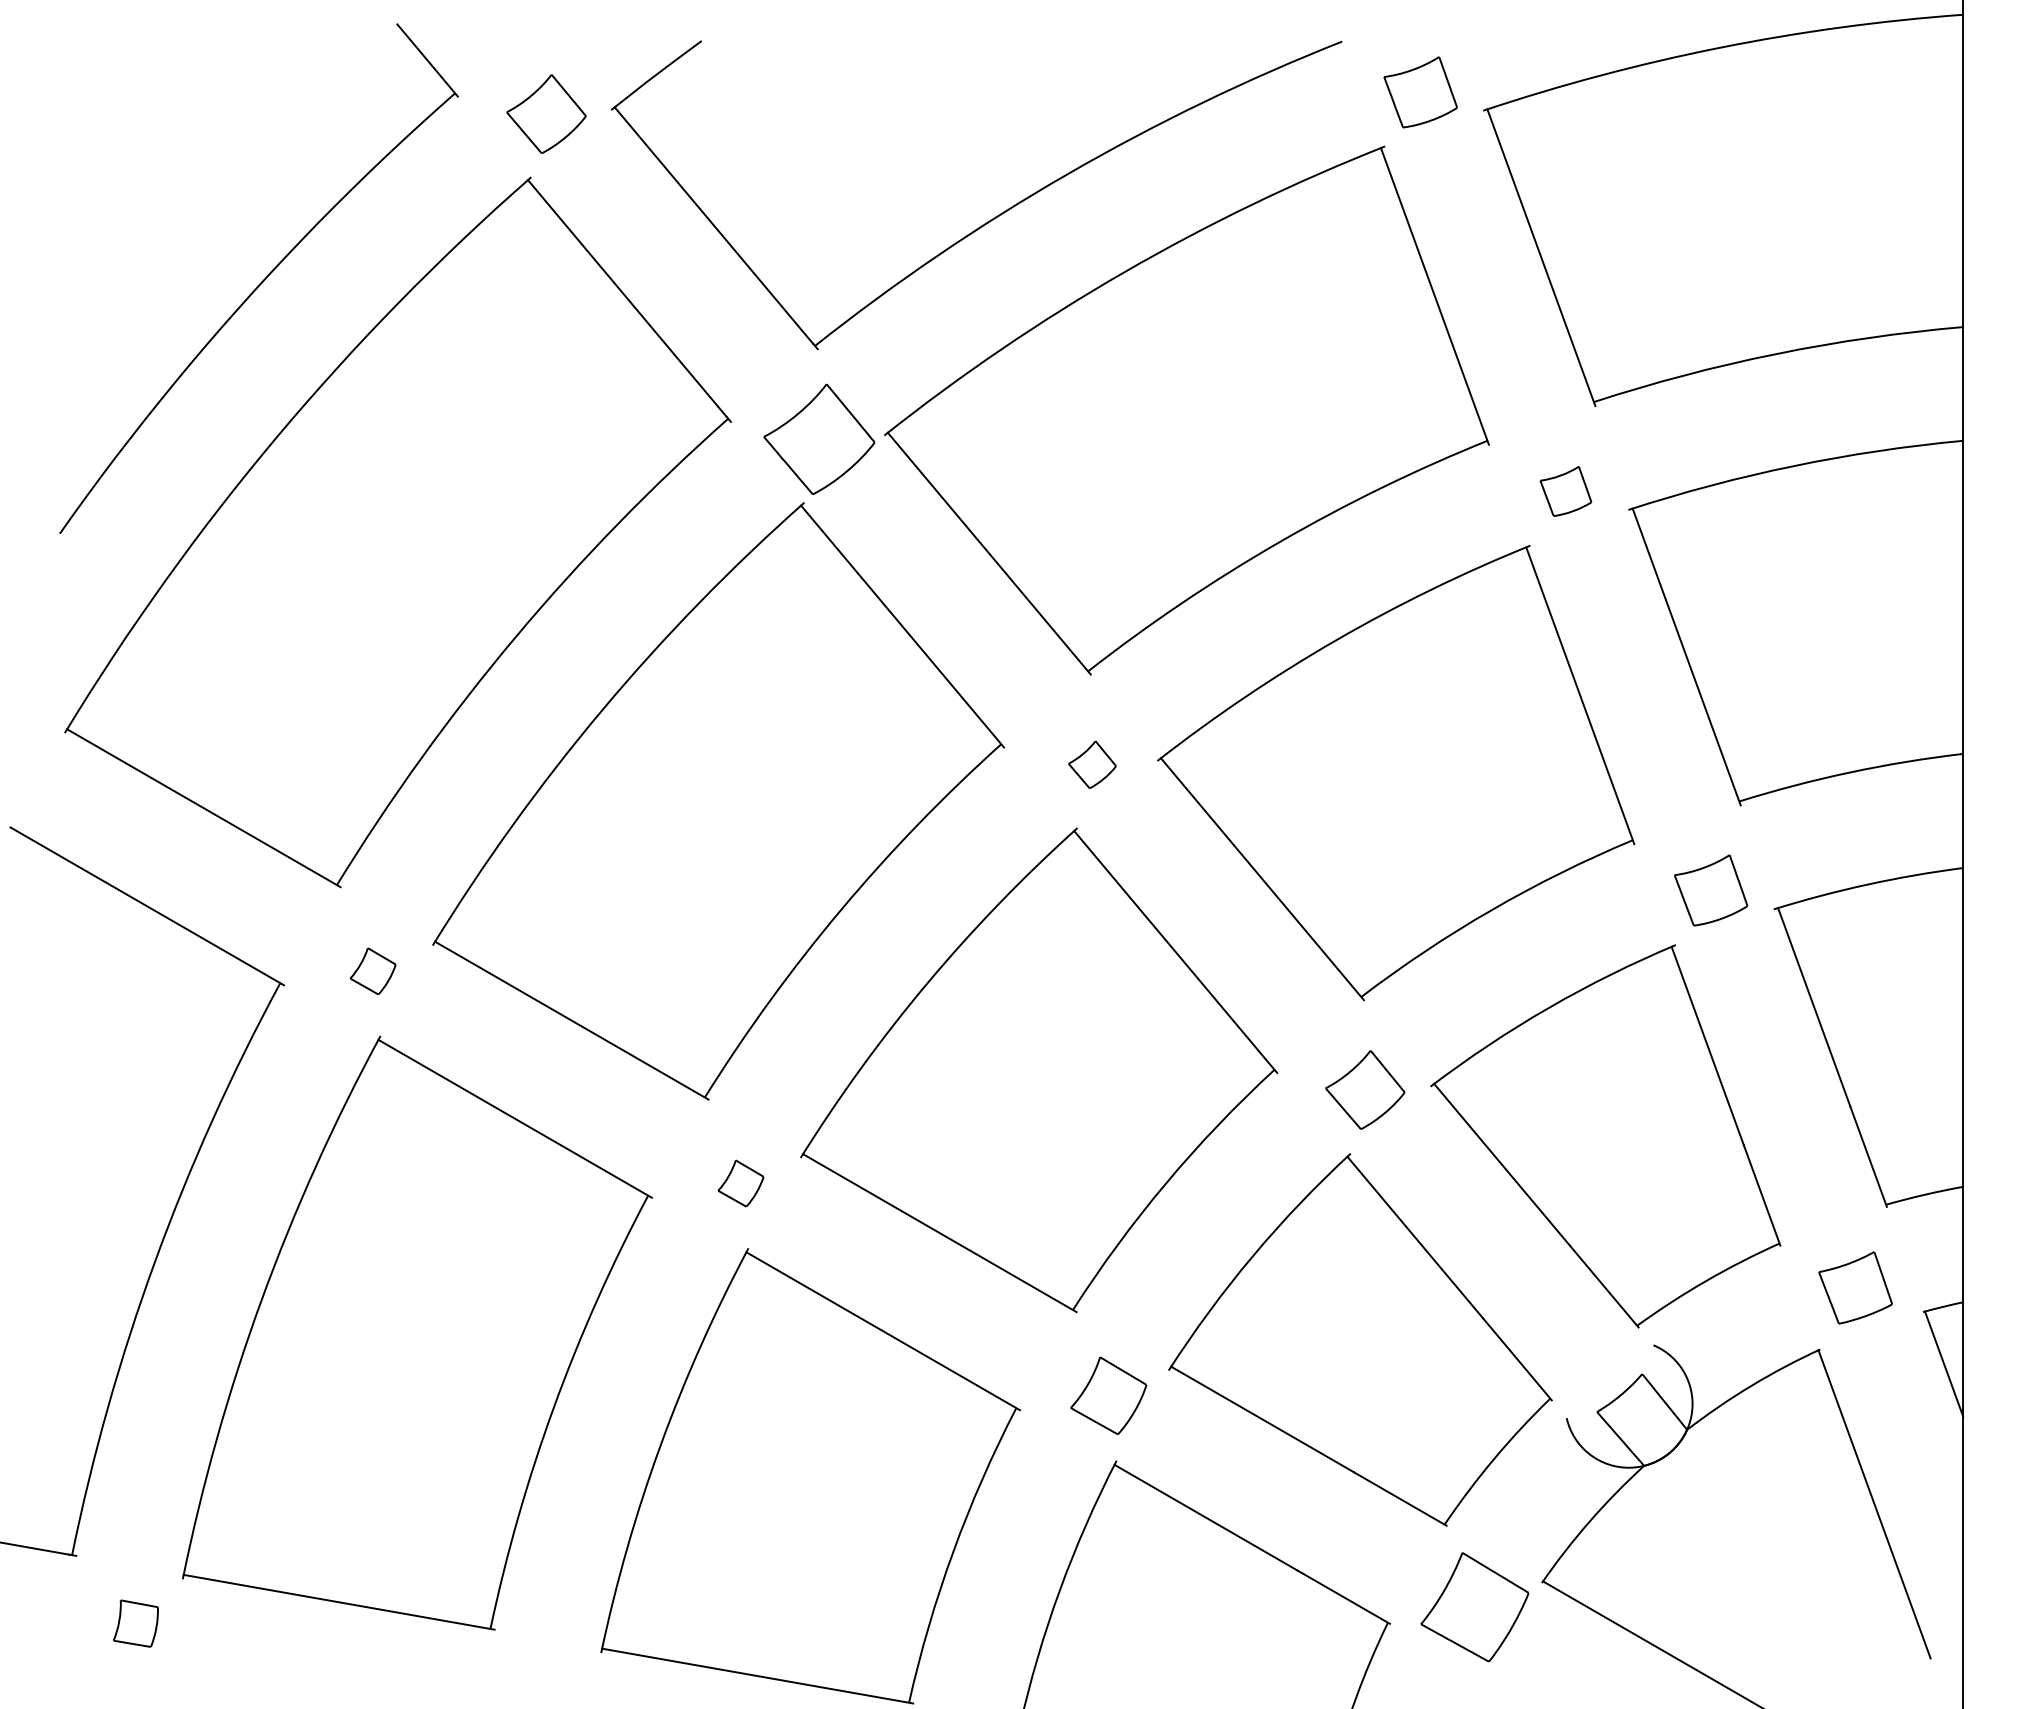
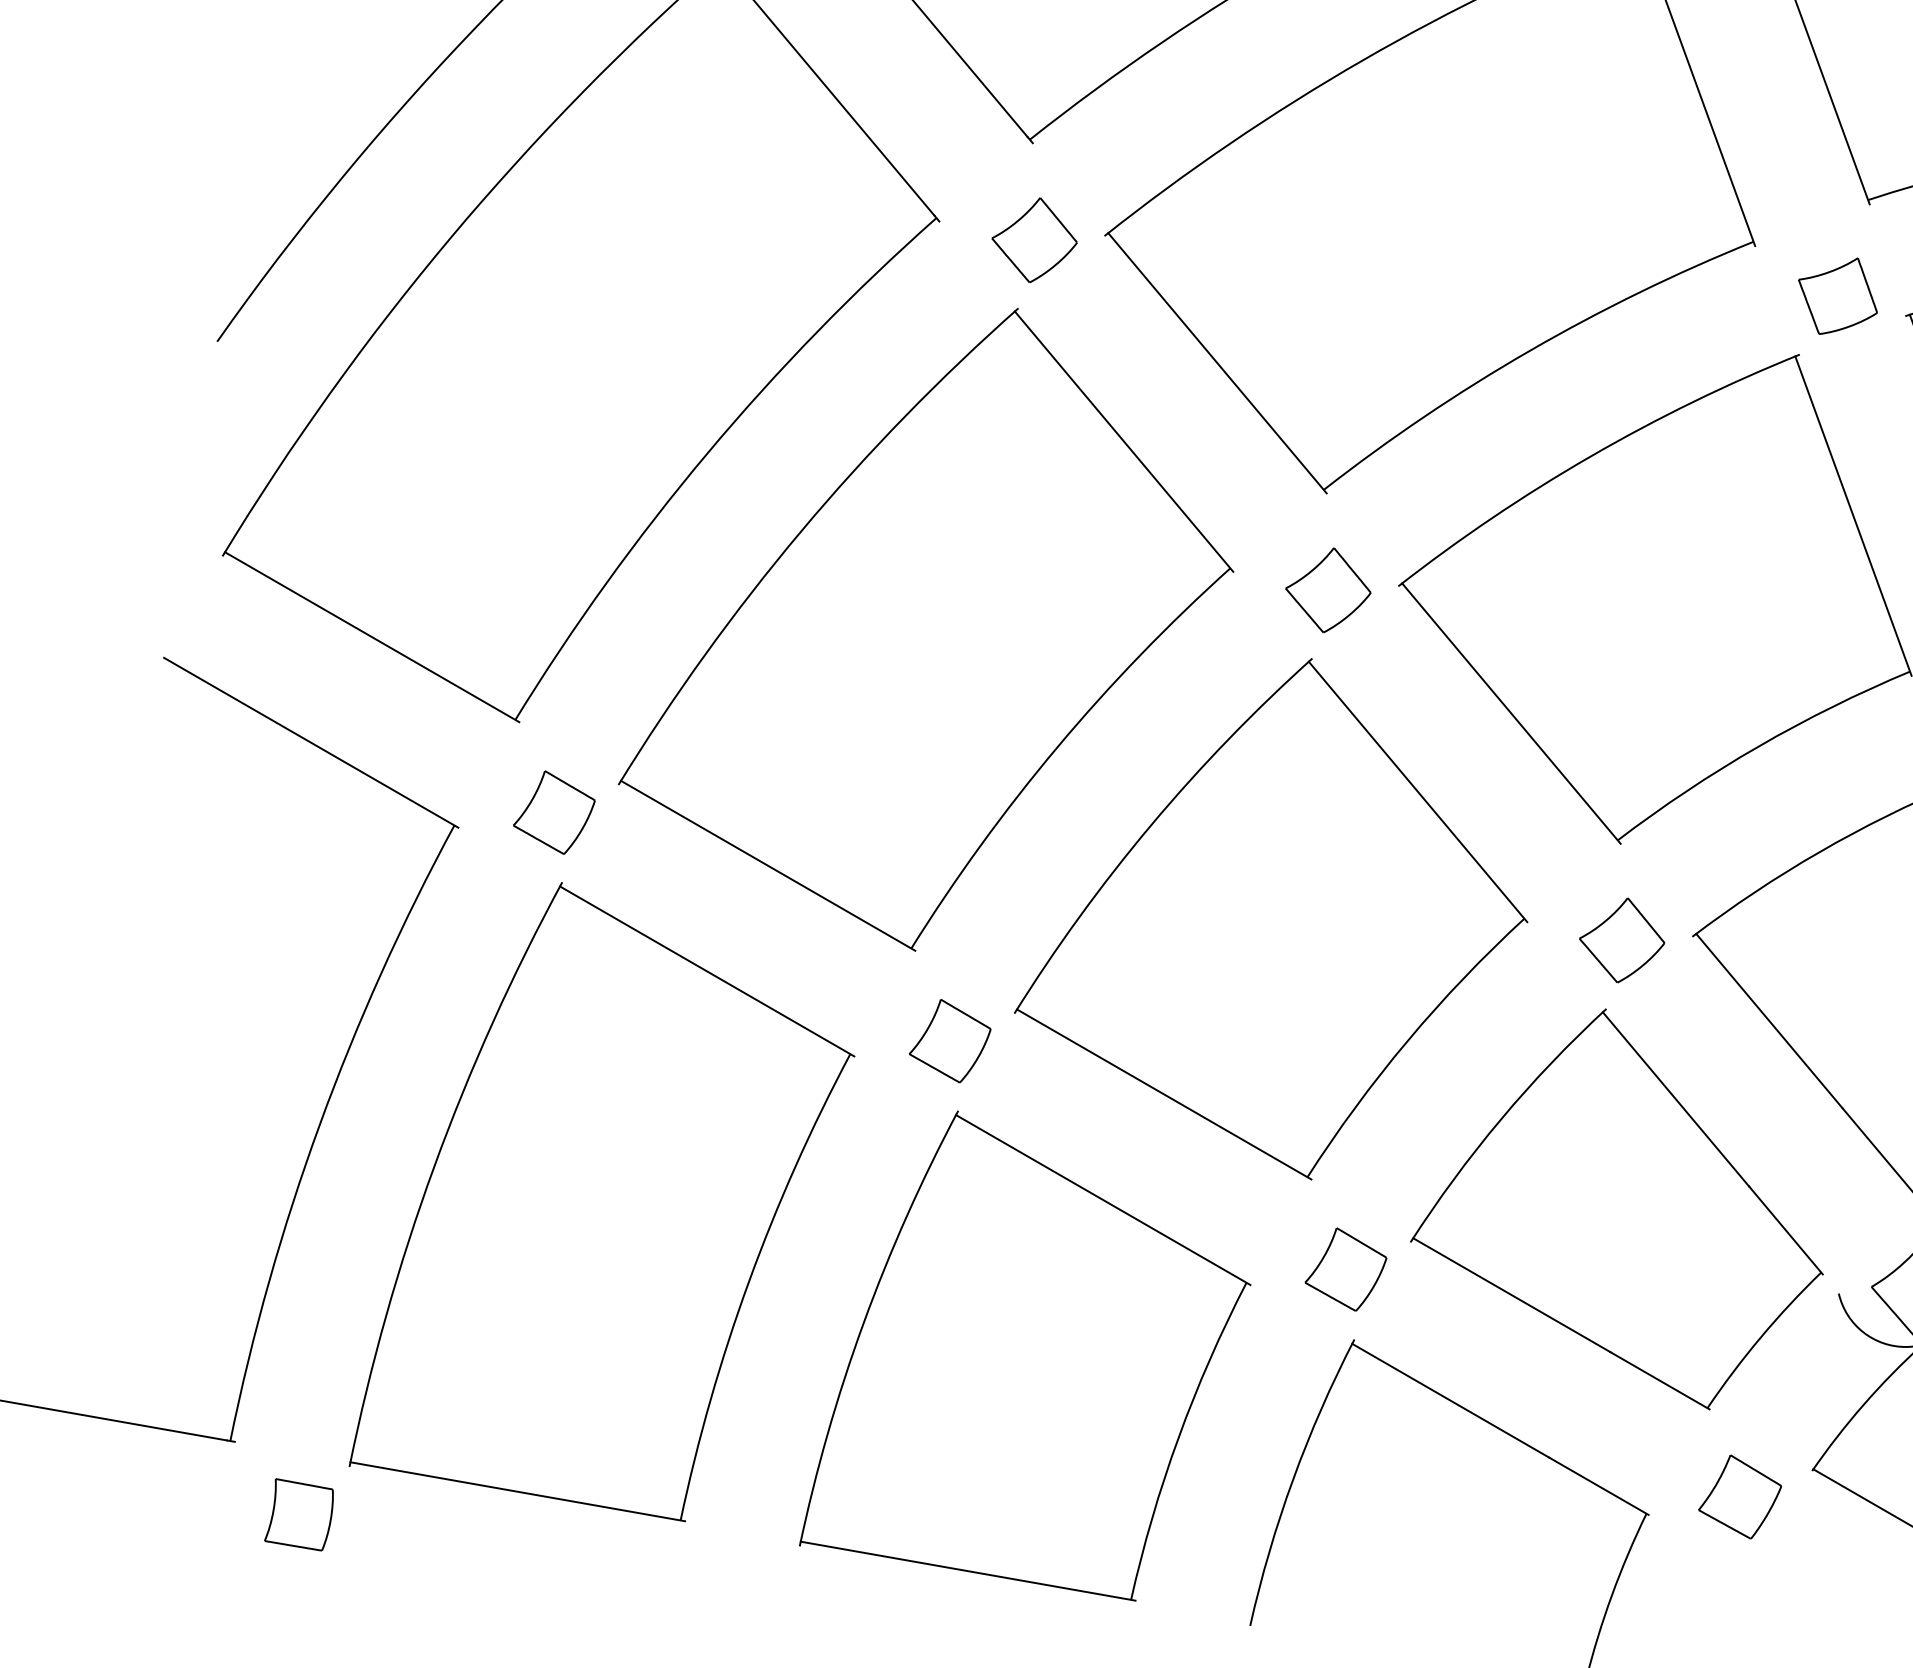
part: (819, 439) -> (1034, 240), size x0.71
part: (1565, 491) -> (1837, 296), size x1.43
part: (1092, 764) -> (1328, 590), size x1.67
part: (372, 971) -> (553, 812), size x1.67
part: (740, 1183) -> (949, 1041), size x1.67
part: (1474, 1606) -> (1739, 1496), size x0.71
part: (135, 1623) -> (298, 1514), size x1.43

